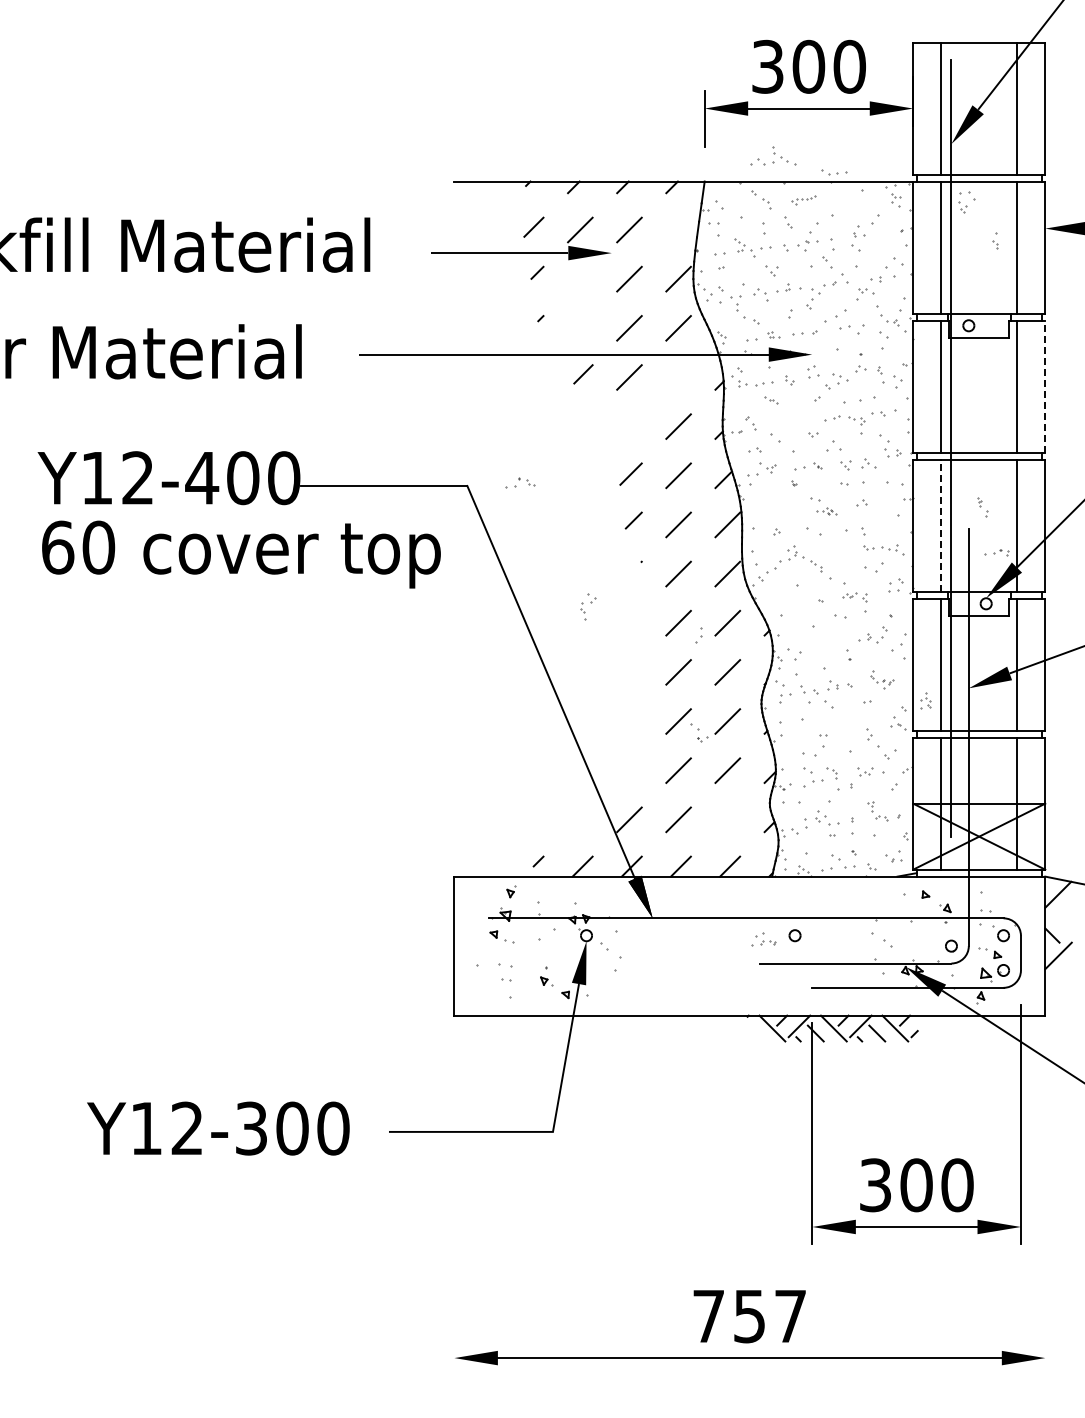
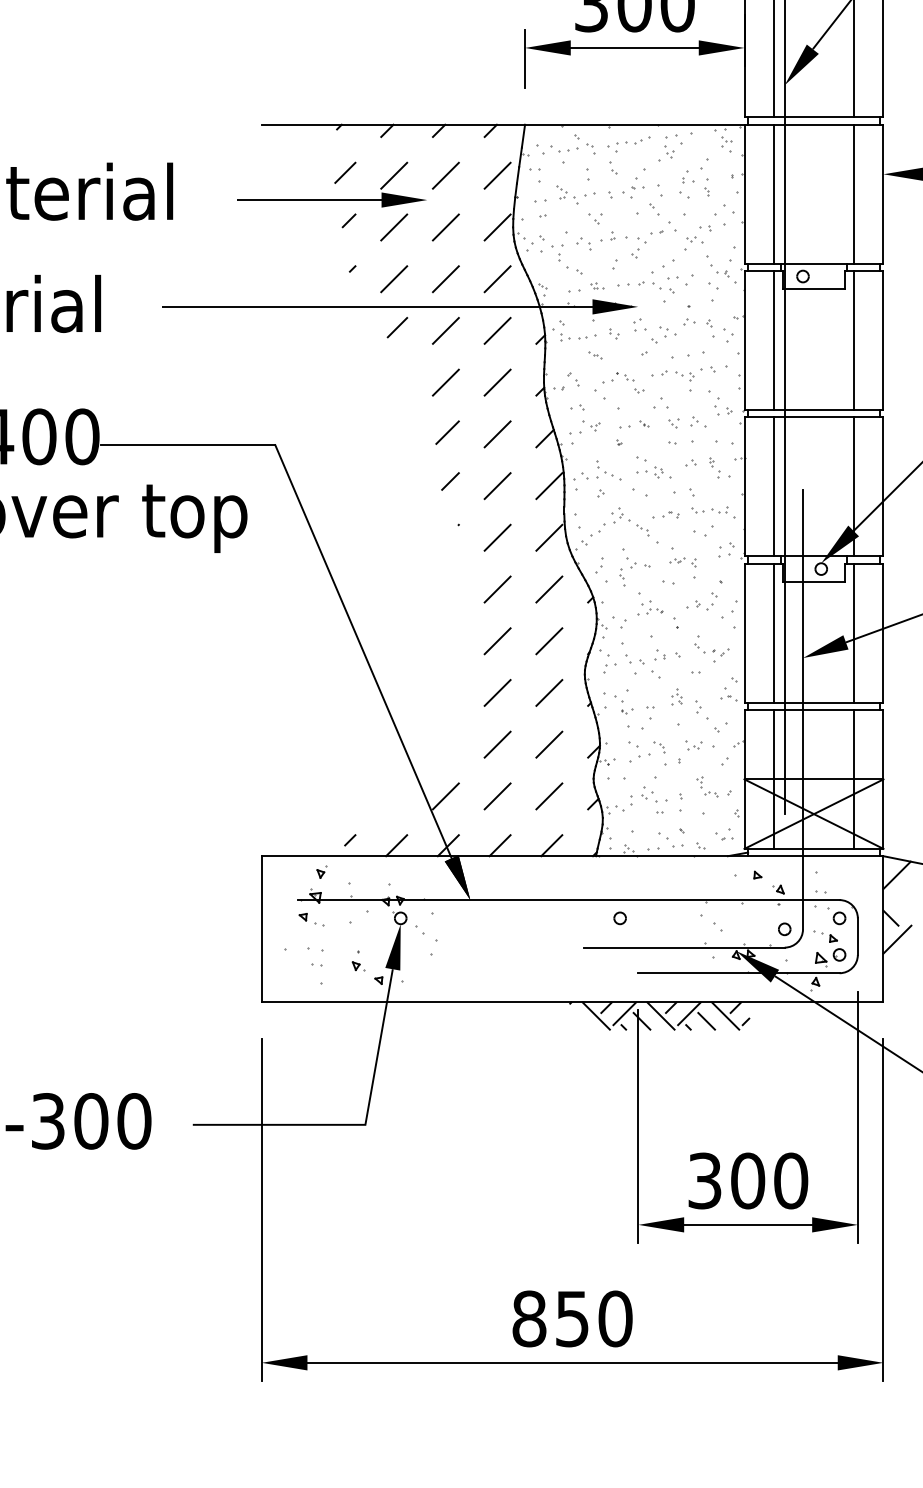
part: (773, 155) -> (597, 469), moved
part: (834, 172) -> (564, 148), moved
part: (803, 199) -> (629, 143), size x1.67
part: (966, 202) -> (673, 146), moved
line: (678, 229) -> (497, 175), added
part: (995, 240) -> (706, 186), moved
line: (580, 278) -> (394, 226), added
line: (580, 328) -> (394, 279), added
part: (835, 336) -> (662, 287), added
line: (678, 377) -> (497, 330), added
line: (1045, 386) -> (883, 340), dashed -> solid
line: (629, 426) -> (445, 382), added
part: (520, 482) -> (618, 377), moved
part: (982, 507) -> (714, 467), moved
part: (826, 511) -> (653, 471), size x1.67
line: (941, 525) -> (774, 486), dashed -> solid
part: (996, 552) -> (665, 515), moved
part: (588, 606) -> (627, 571), moved
part: (698, 635) -> (598, 565), moved
part: (882, 679) -> (712, 648), size x1.43
part: (925, 700) -> (676, 696), moved
part: (699, 732) -> (623, 704), moved
line: (727, 819) -> (549, 796), added
part: (763, 939) -> (650, 607), moved
line: (454, 1212) -> (261, 1209), added
line: (1045, 1212) -> (883, 1209), added
text: (749, 1316) -> (572, 1319), 757 -> 850

